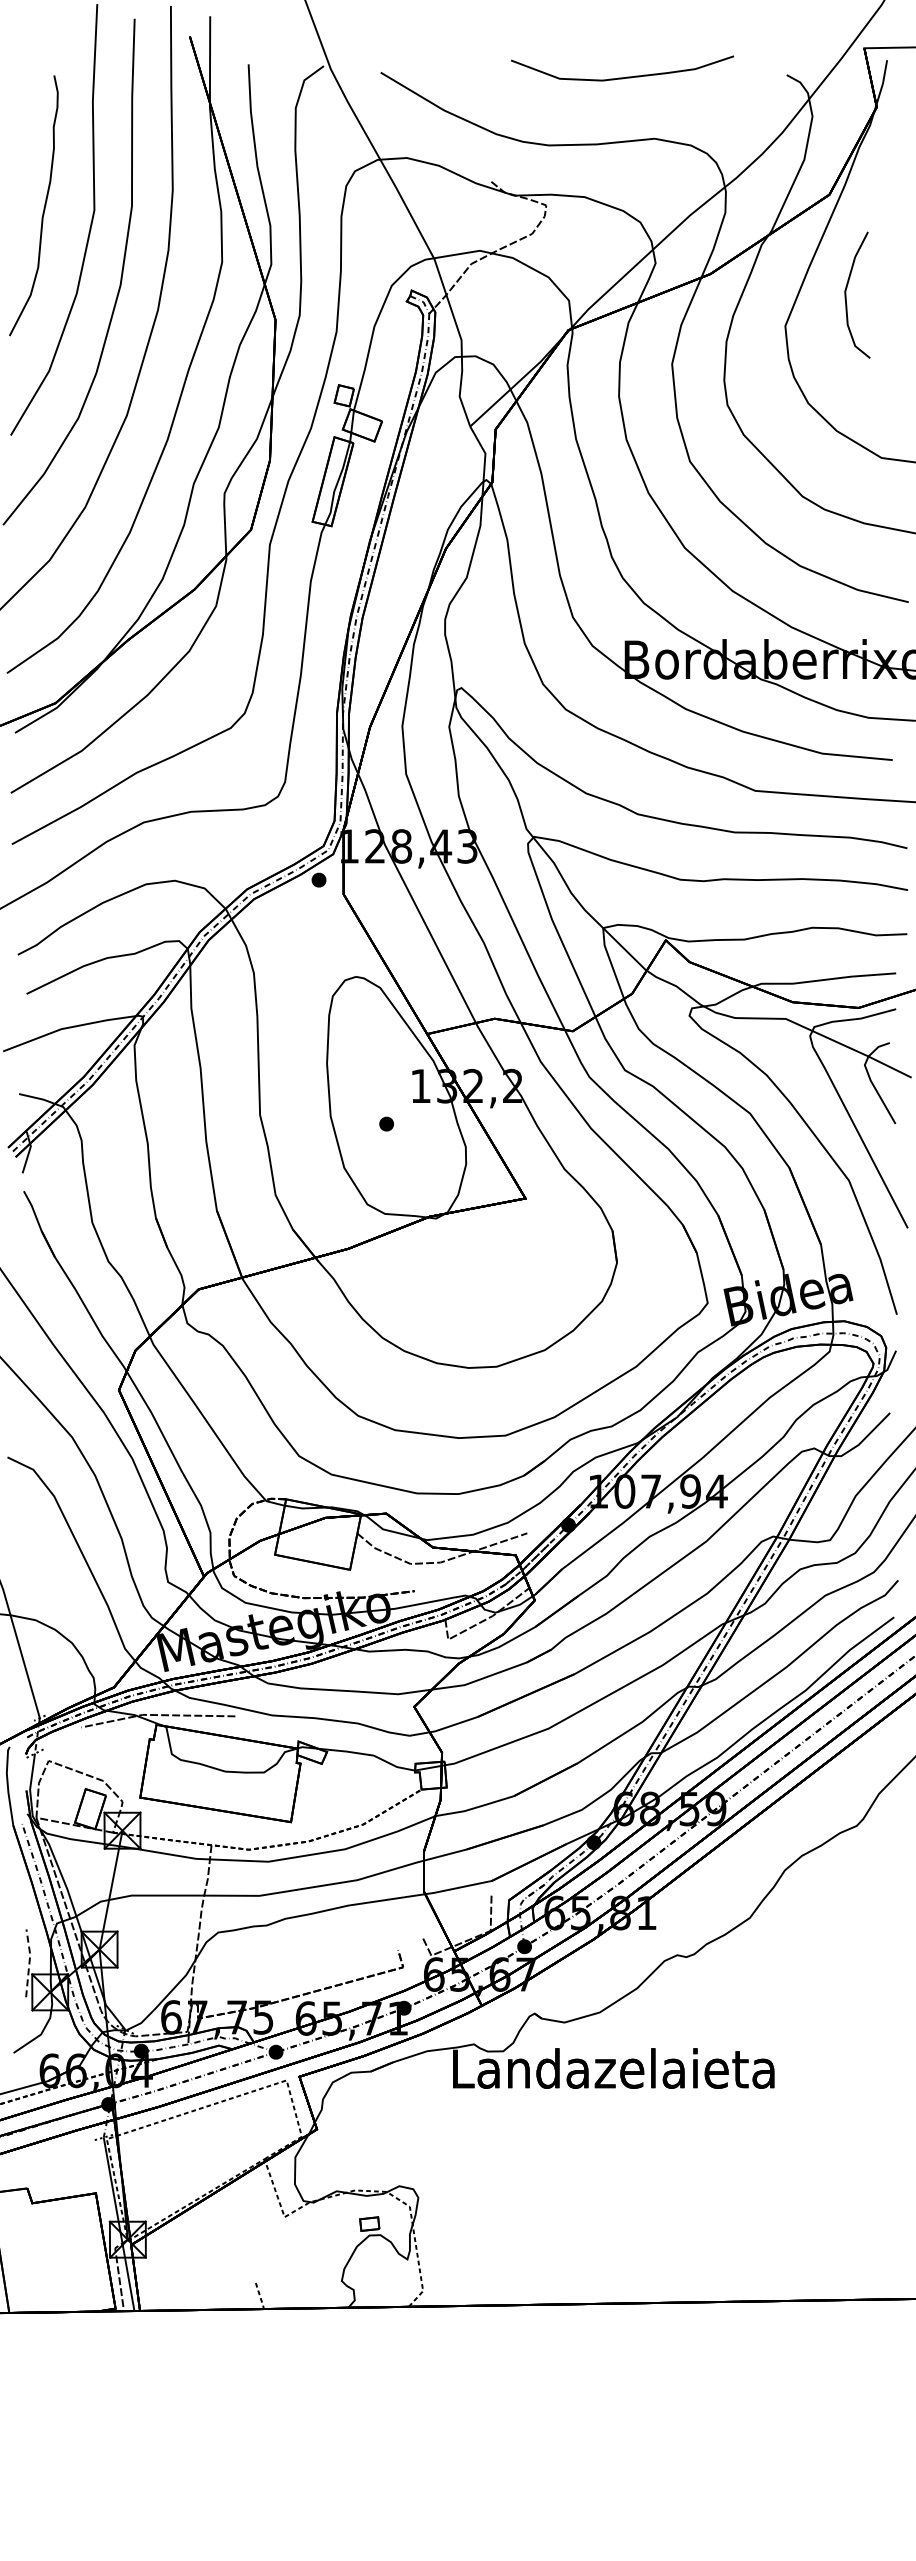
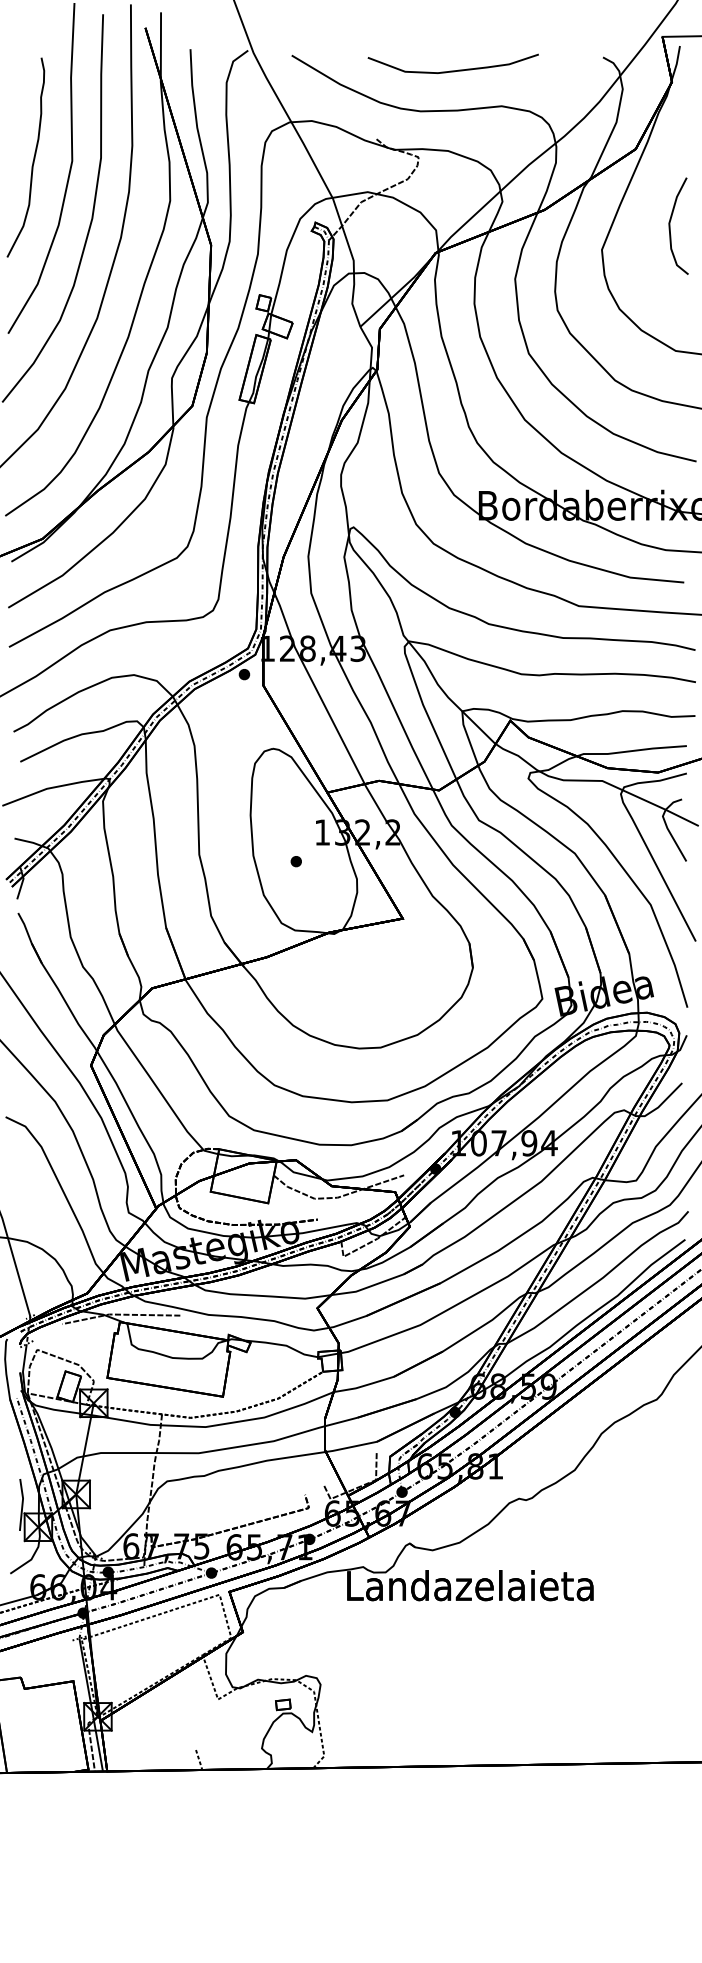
curve: (626, 76) -> (456, 70), moved
curve: (846, 294) -> (670, 225), moved
line: (29, 1962) -> (22, 1504), dashed -> solid

